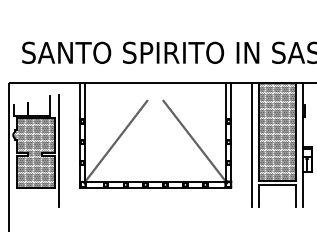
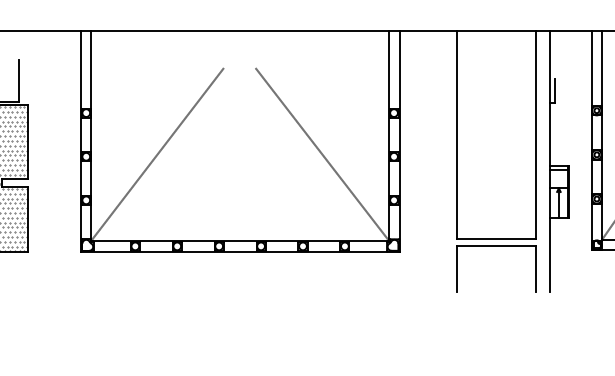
hatch: (277, 132) -> (496, 136), removed
line: (251, 144) -> (441, 161), removed
line: (59, 150) -> (38, 173), removed

